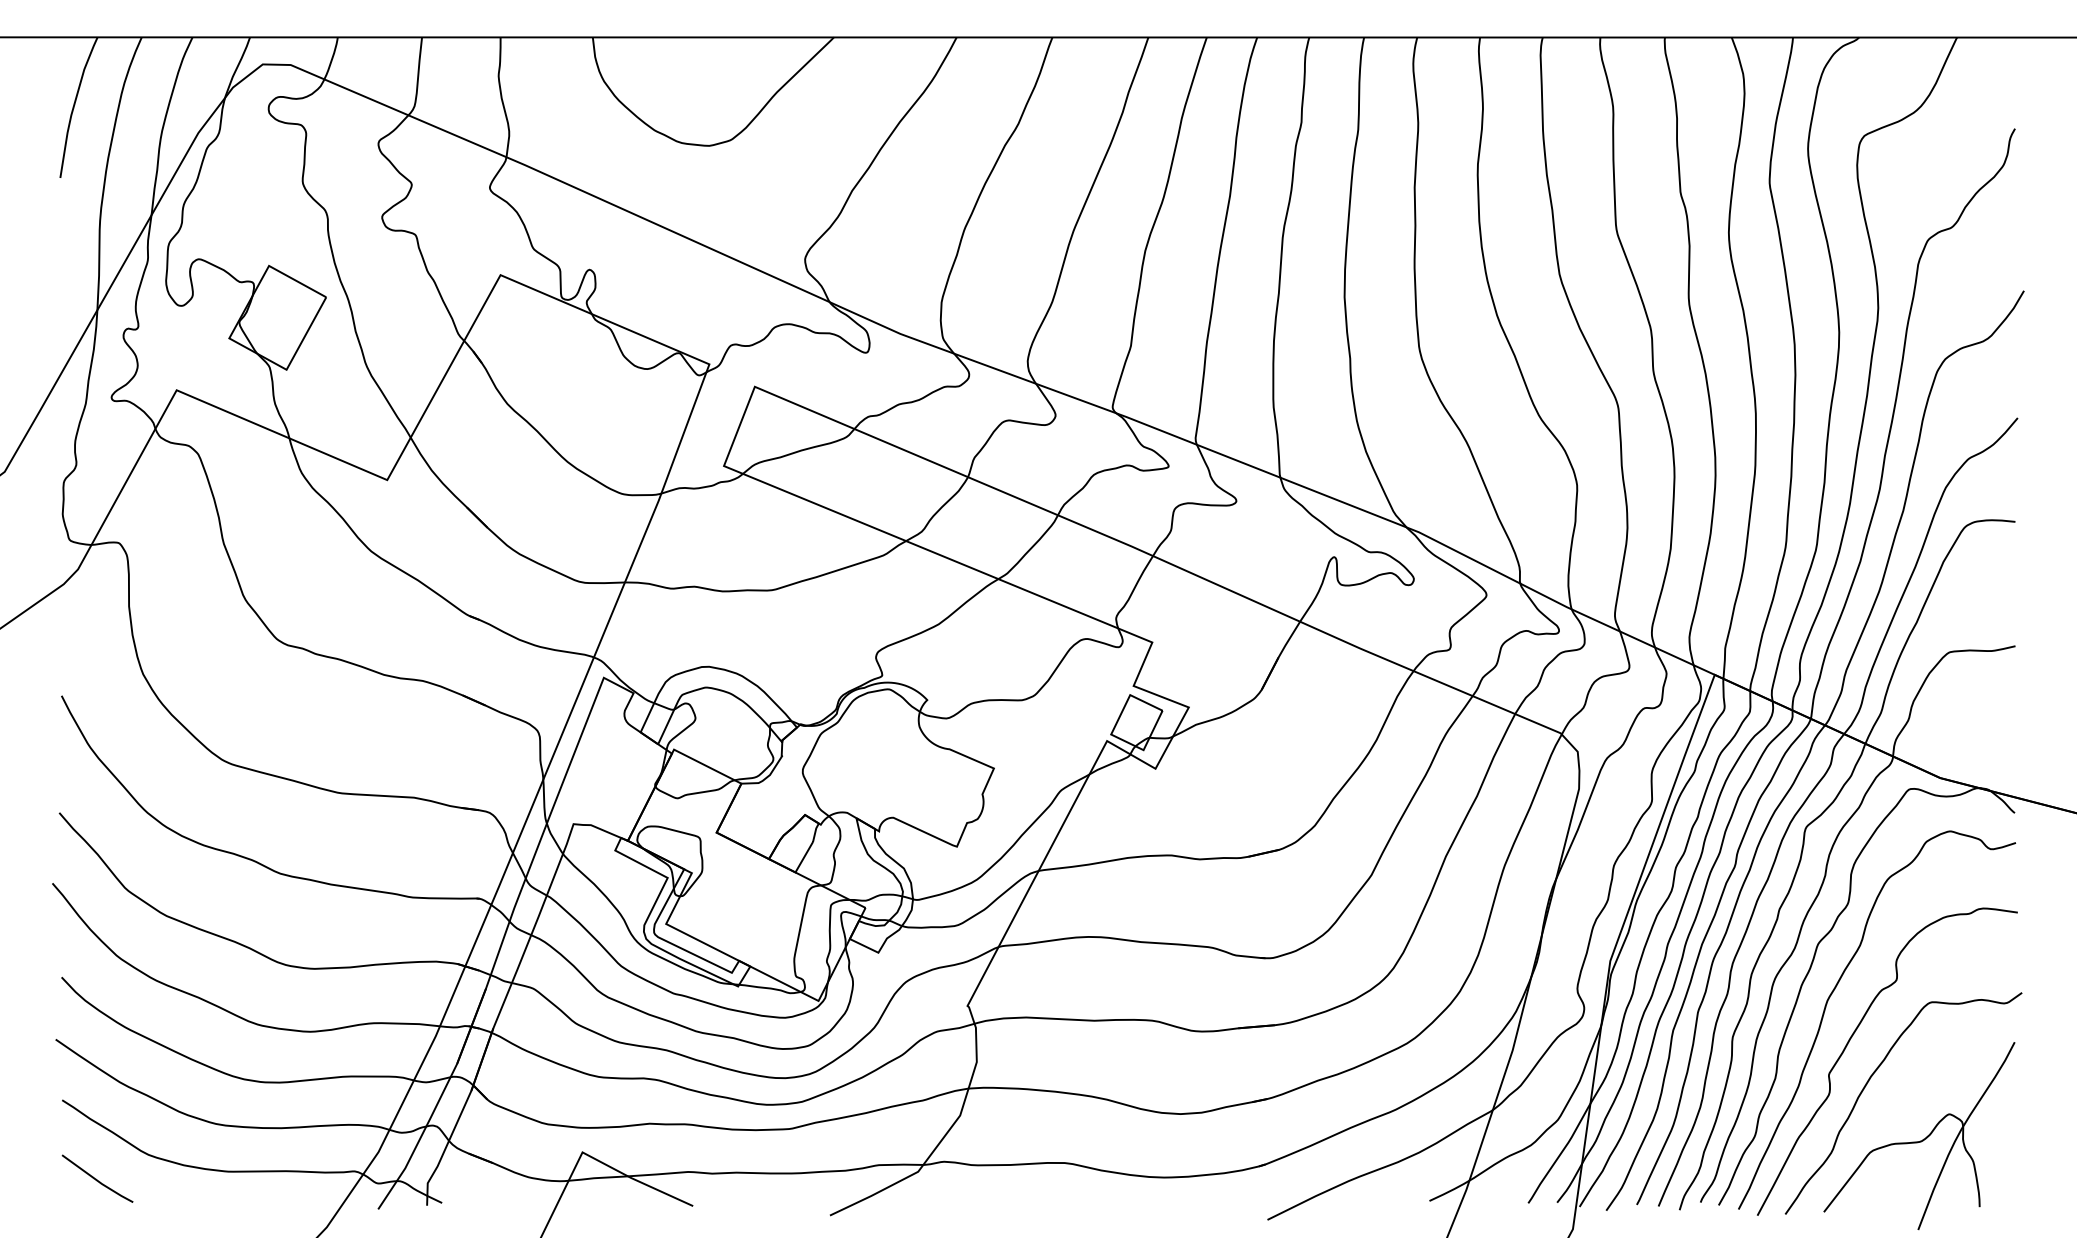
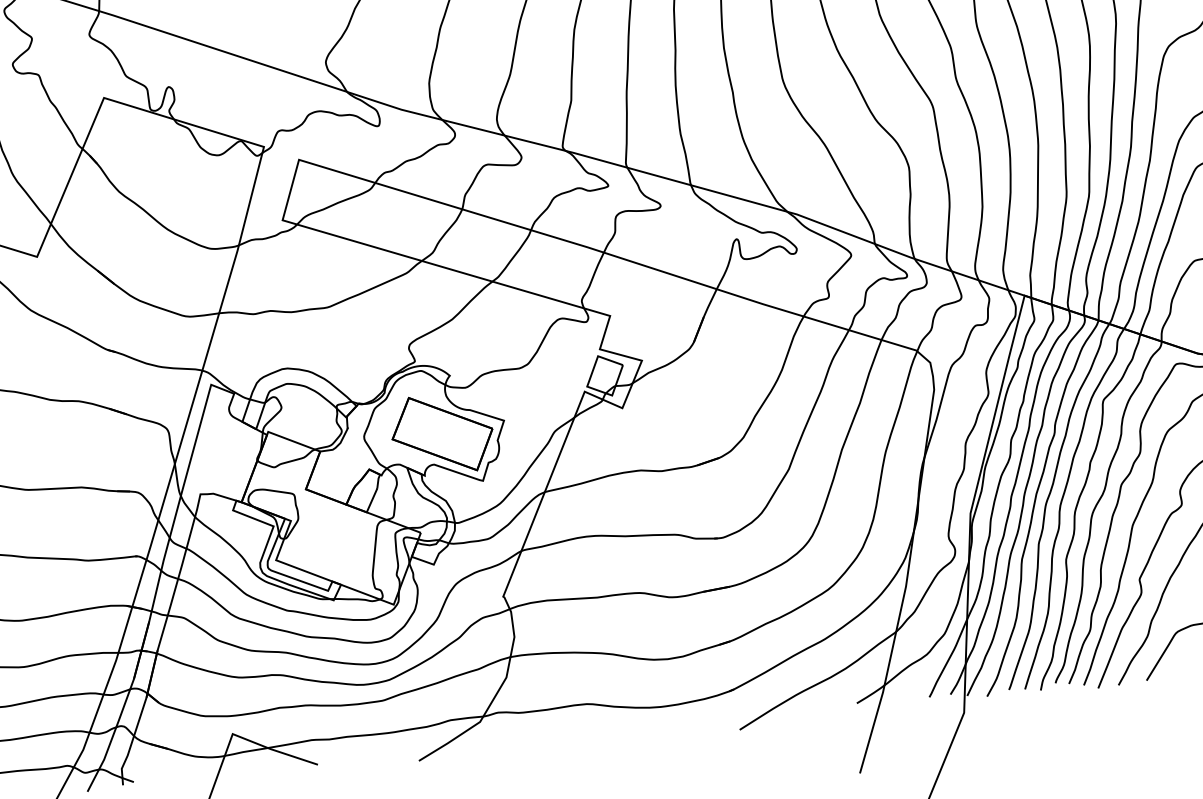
part: (908, 777) -> (442, 433), added

